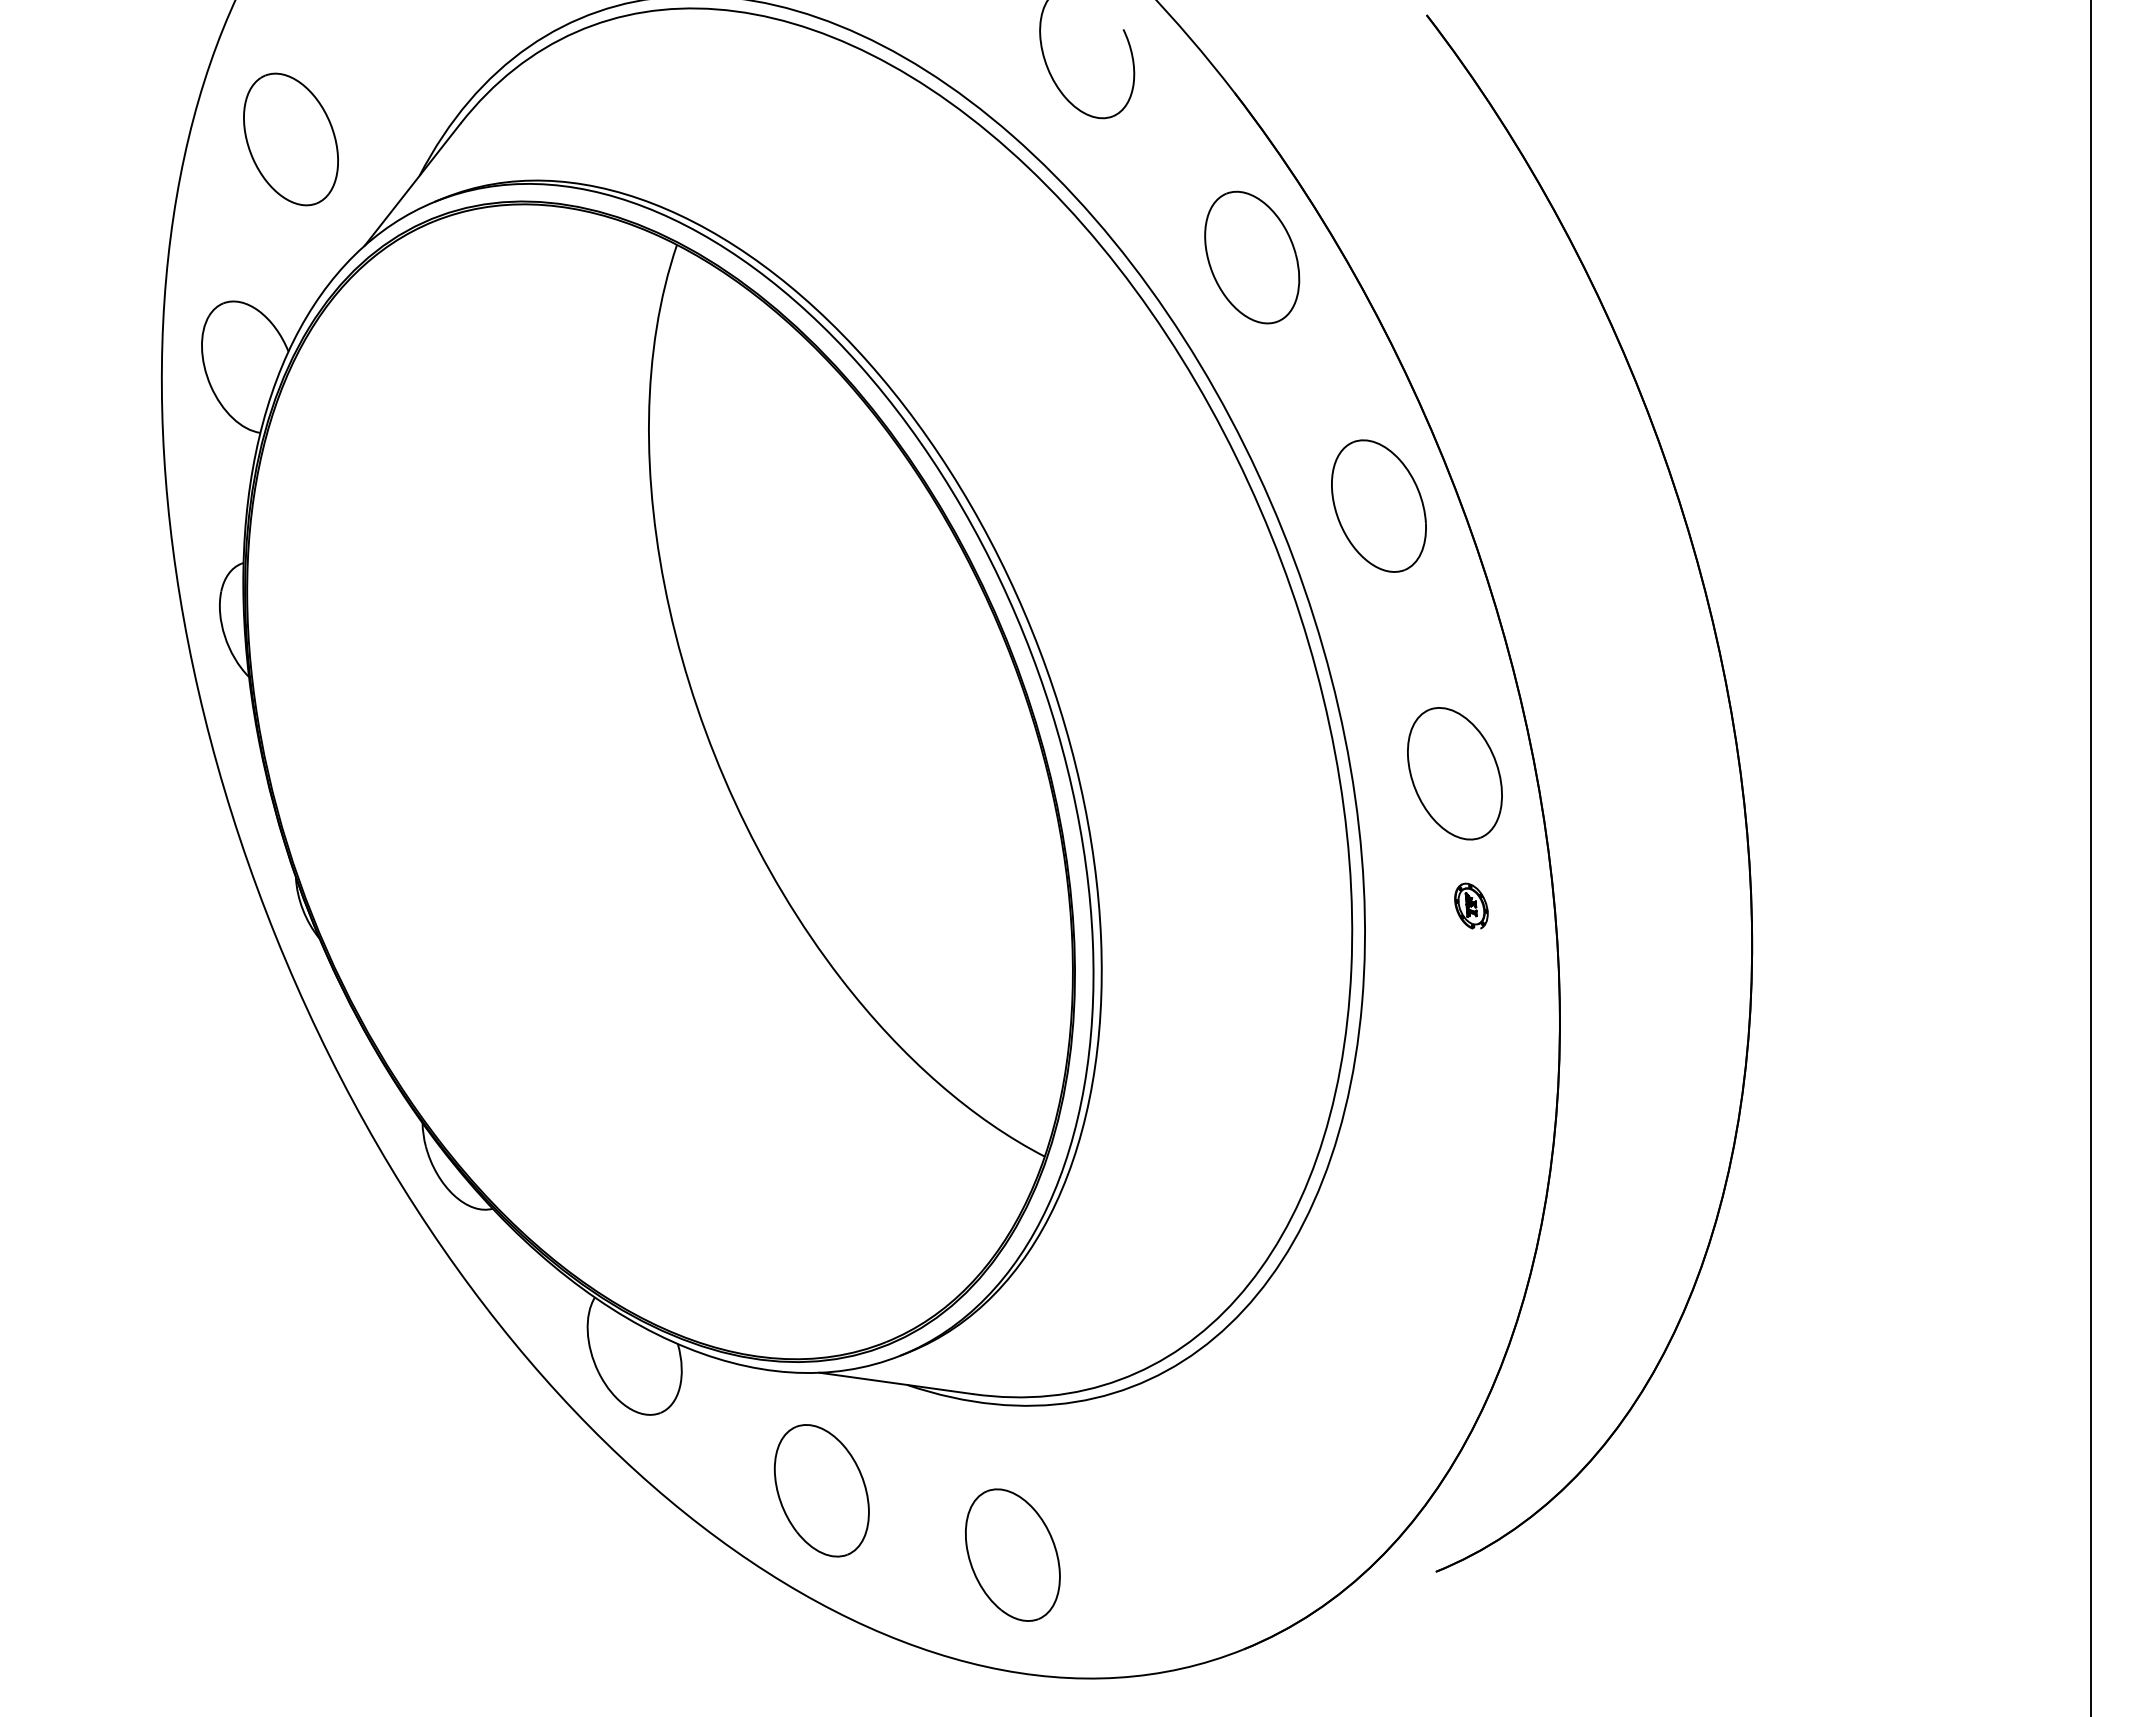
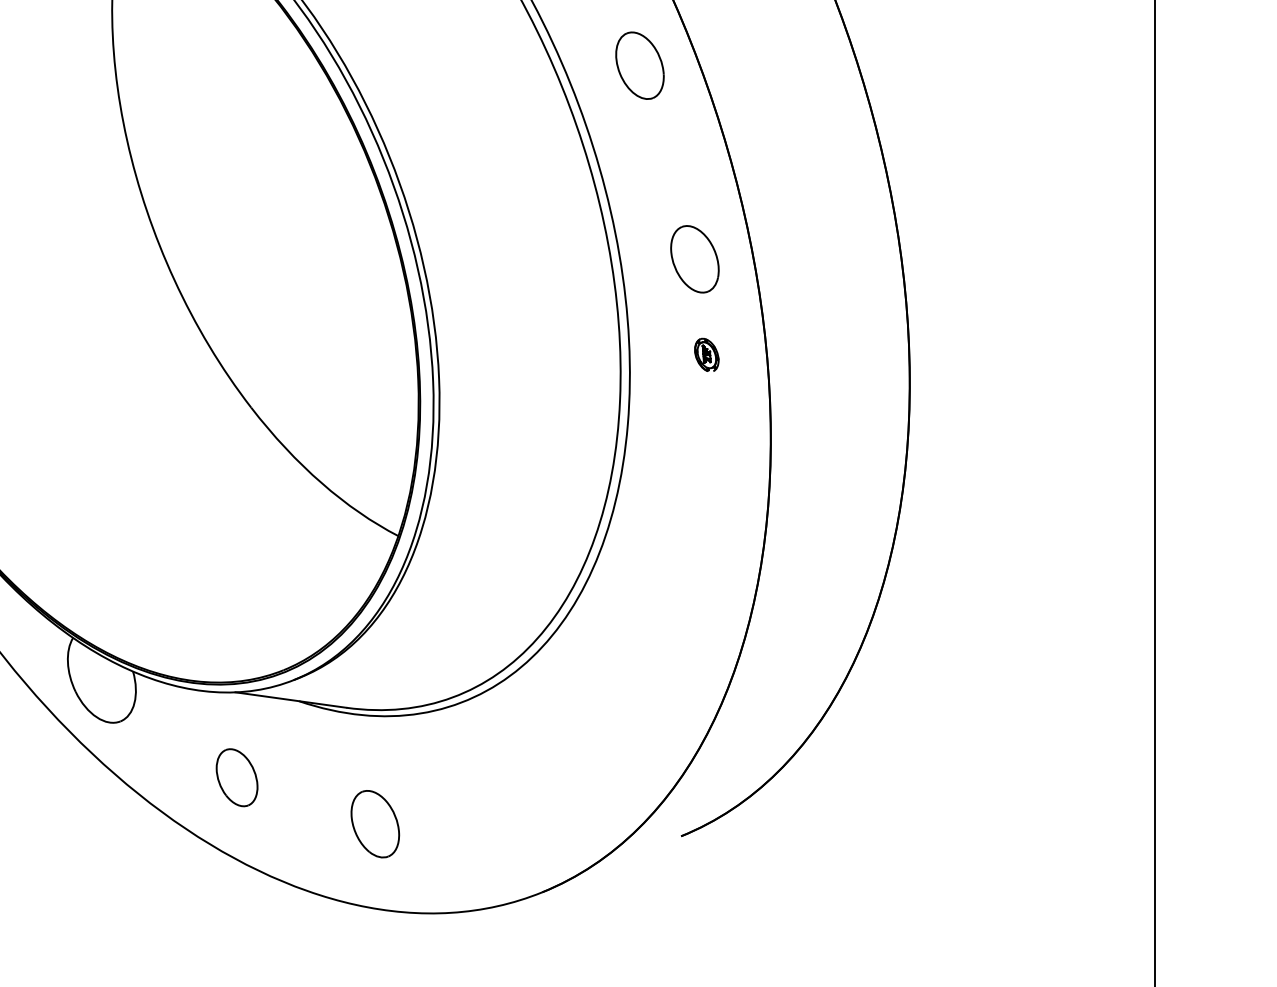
part: (1378, 505) -> (639, 65), size x0.7
part: (1454, 773) -> (694, 259), size x0.7
part: (821, 1490) -> (236, 777), size x0.6
part: (1012, 1554) -> (375, 823), size x0.7

